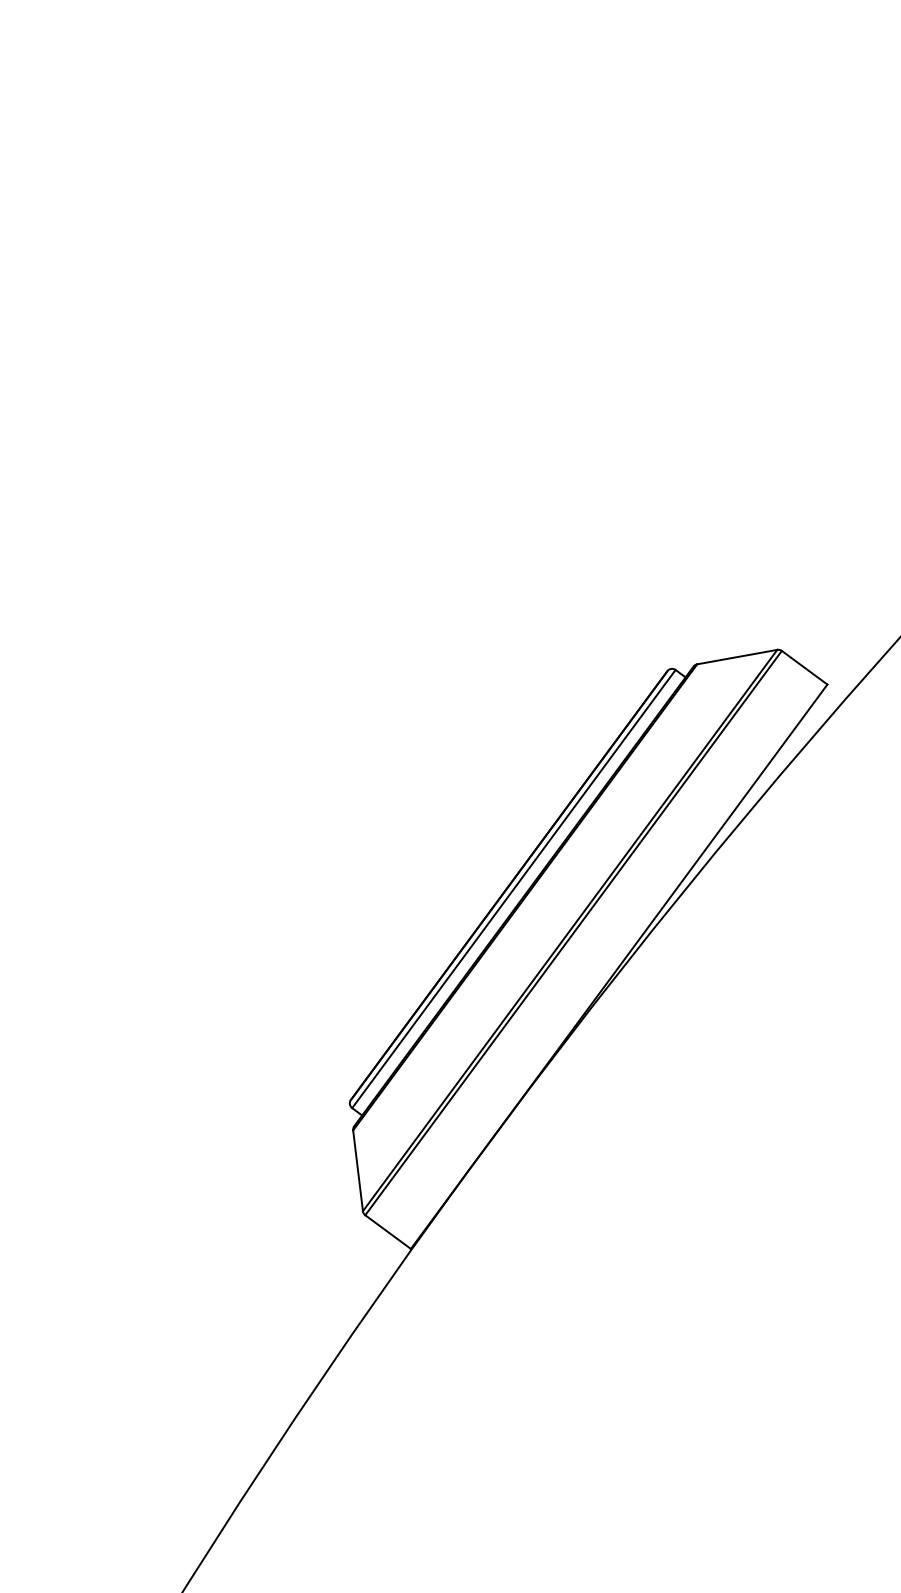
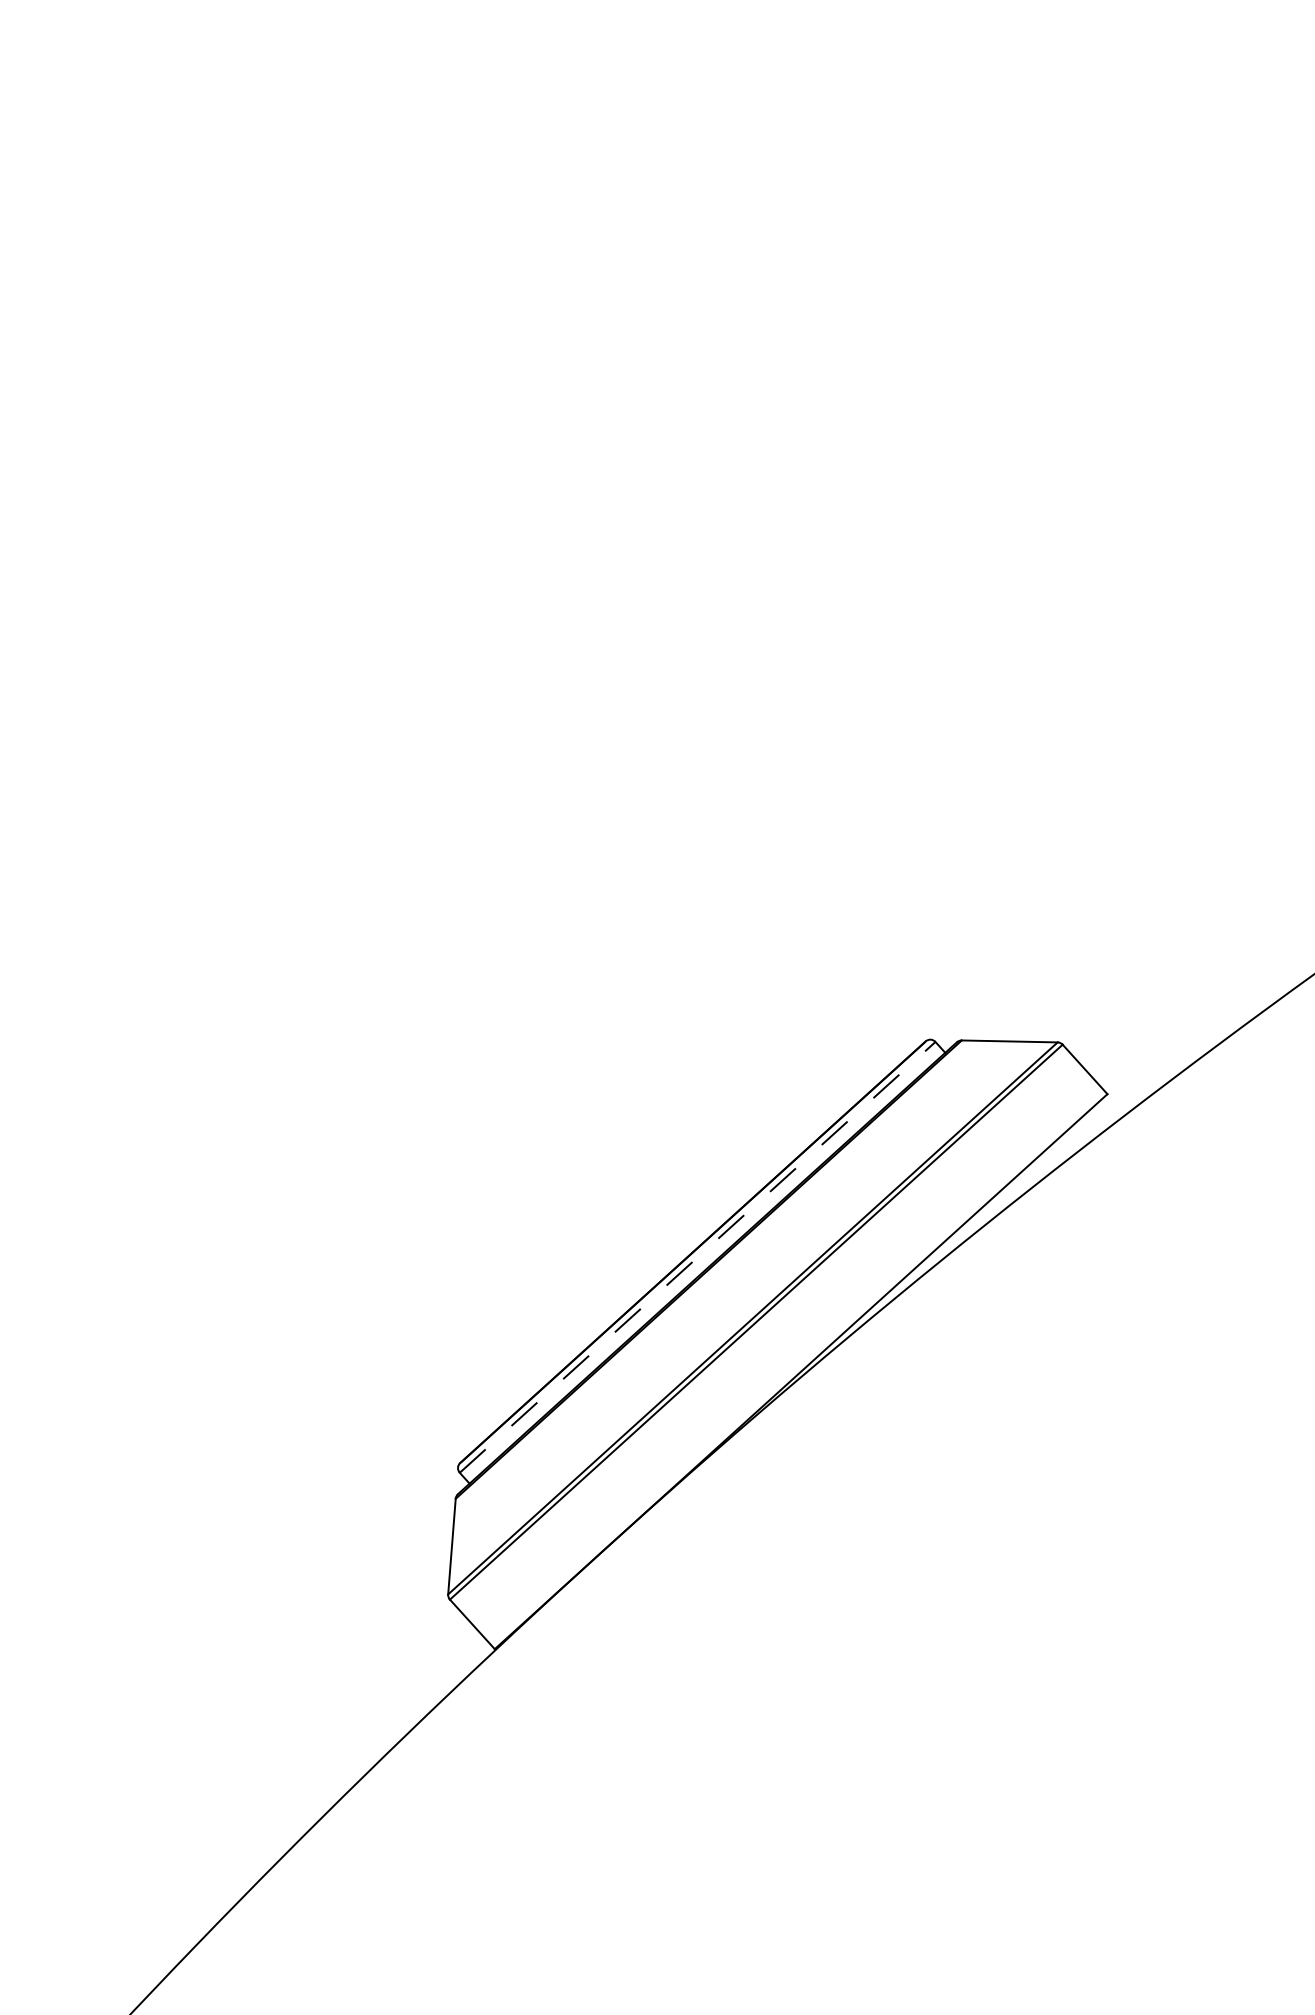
line: (513, 889) -> (697, 1257), solid -> dashed

